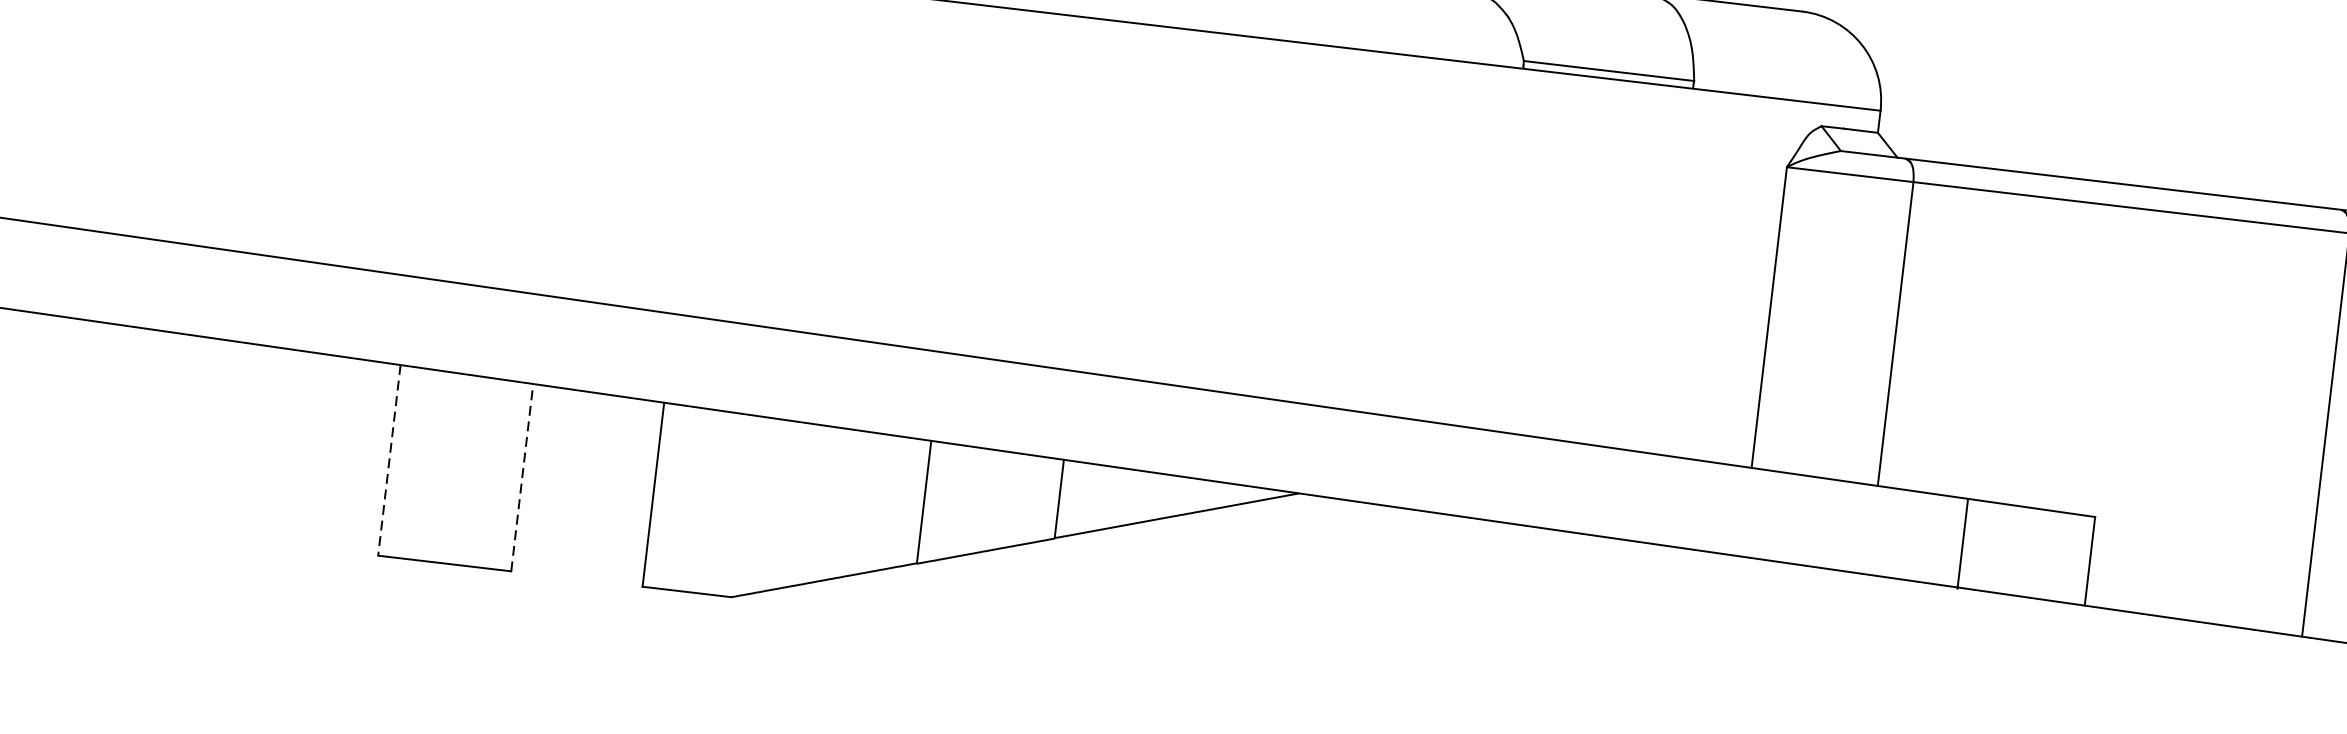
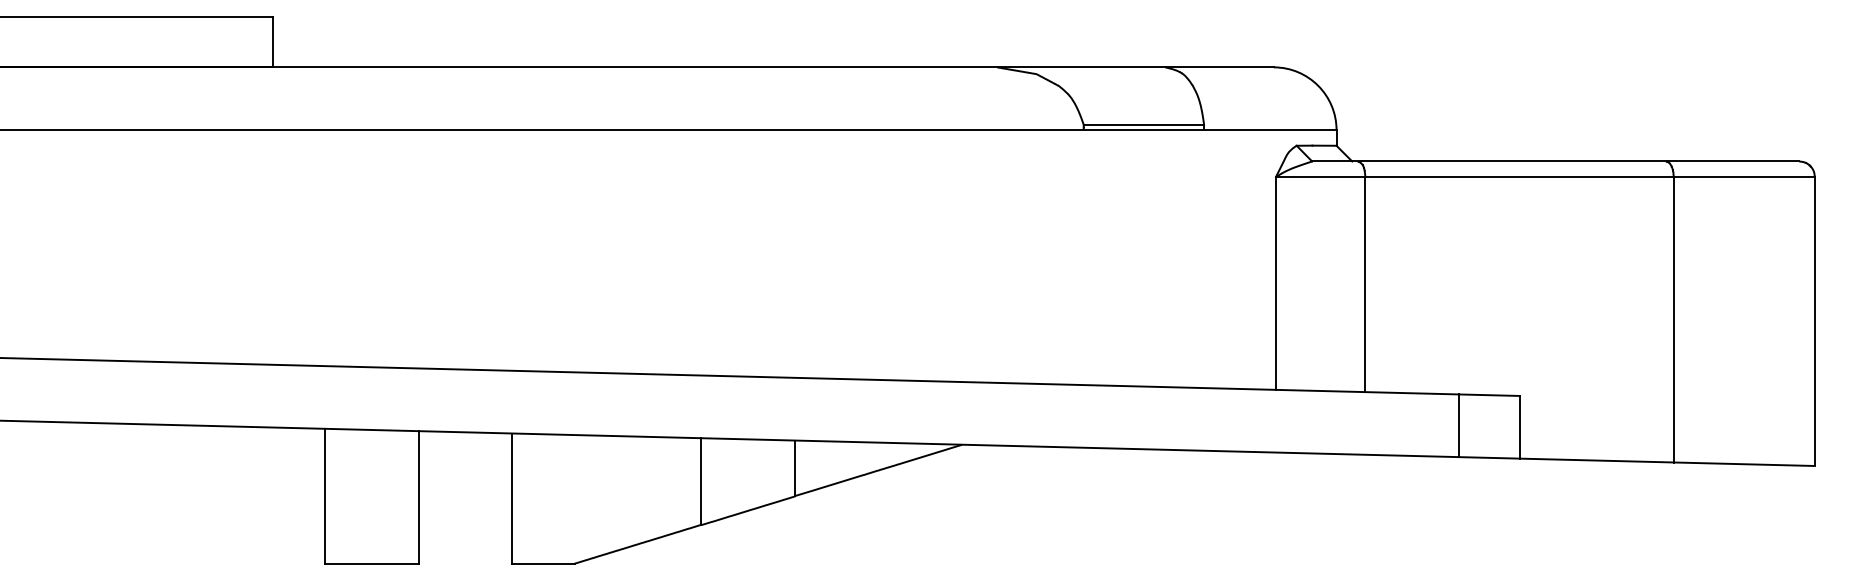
line: (388, 460) -> (324, 496), dashed -> solid
line: (522, 476) -> (419, 496), dashed -> solid
line: (1962, 543) -> (1459, 425), moved

